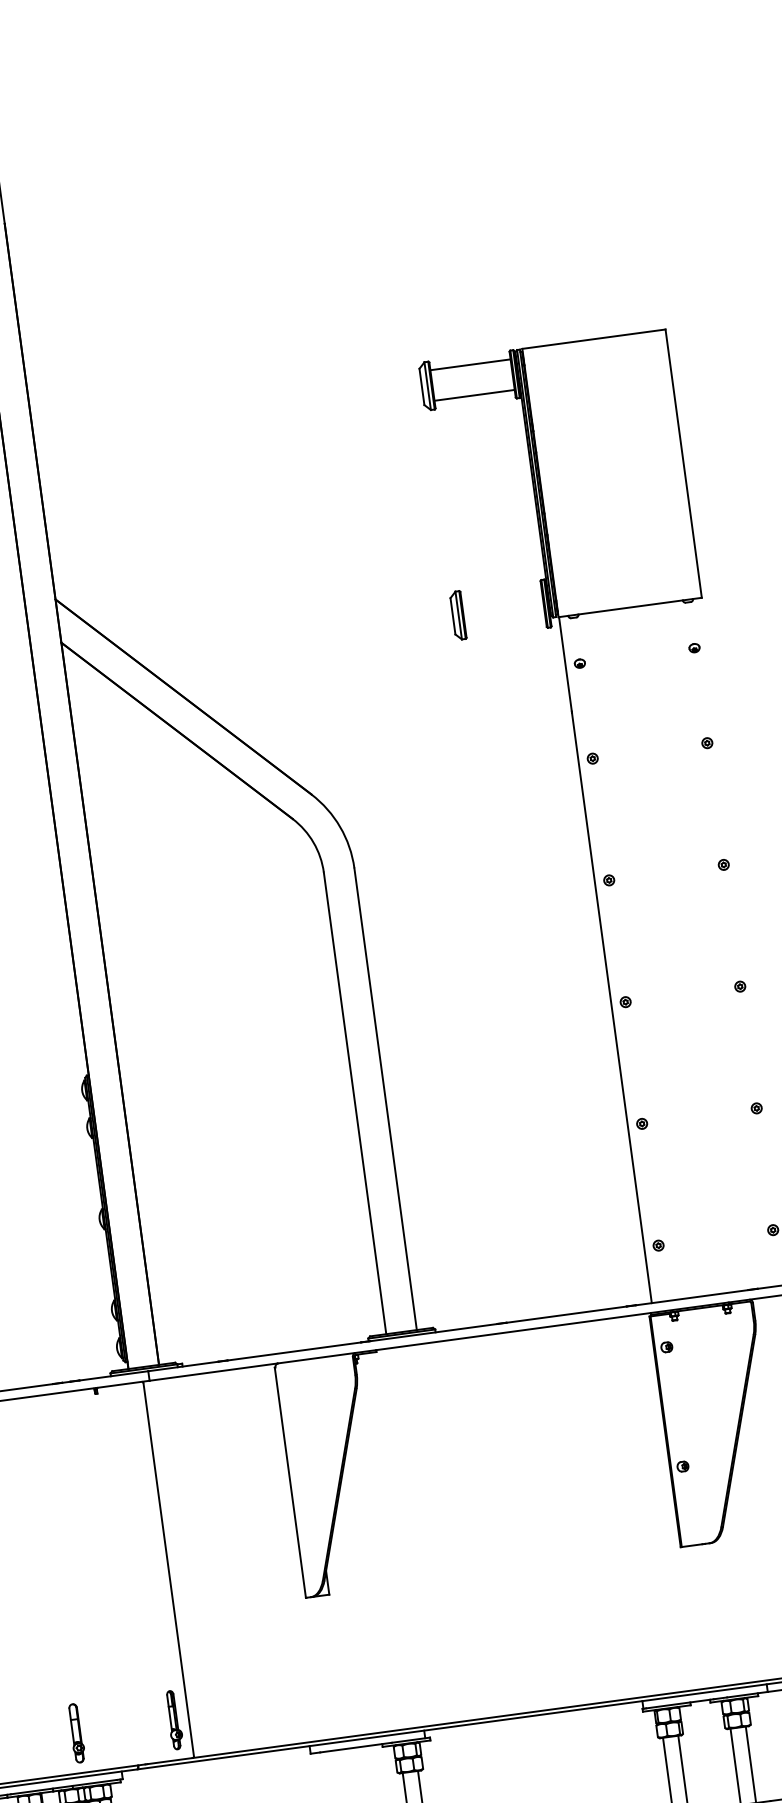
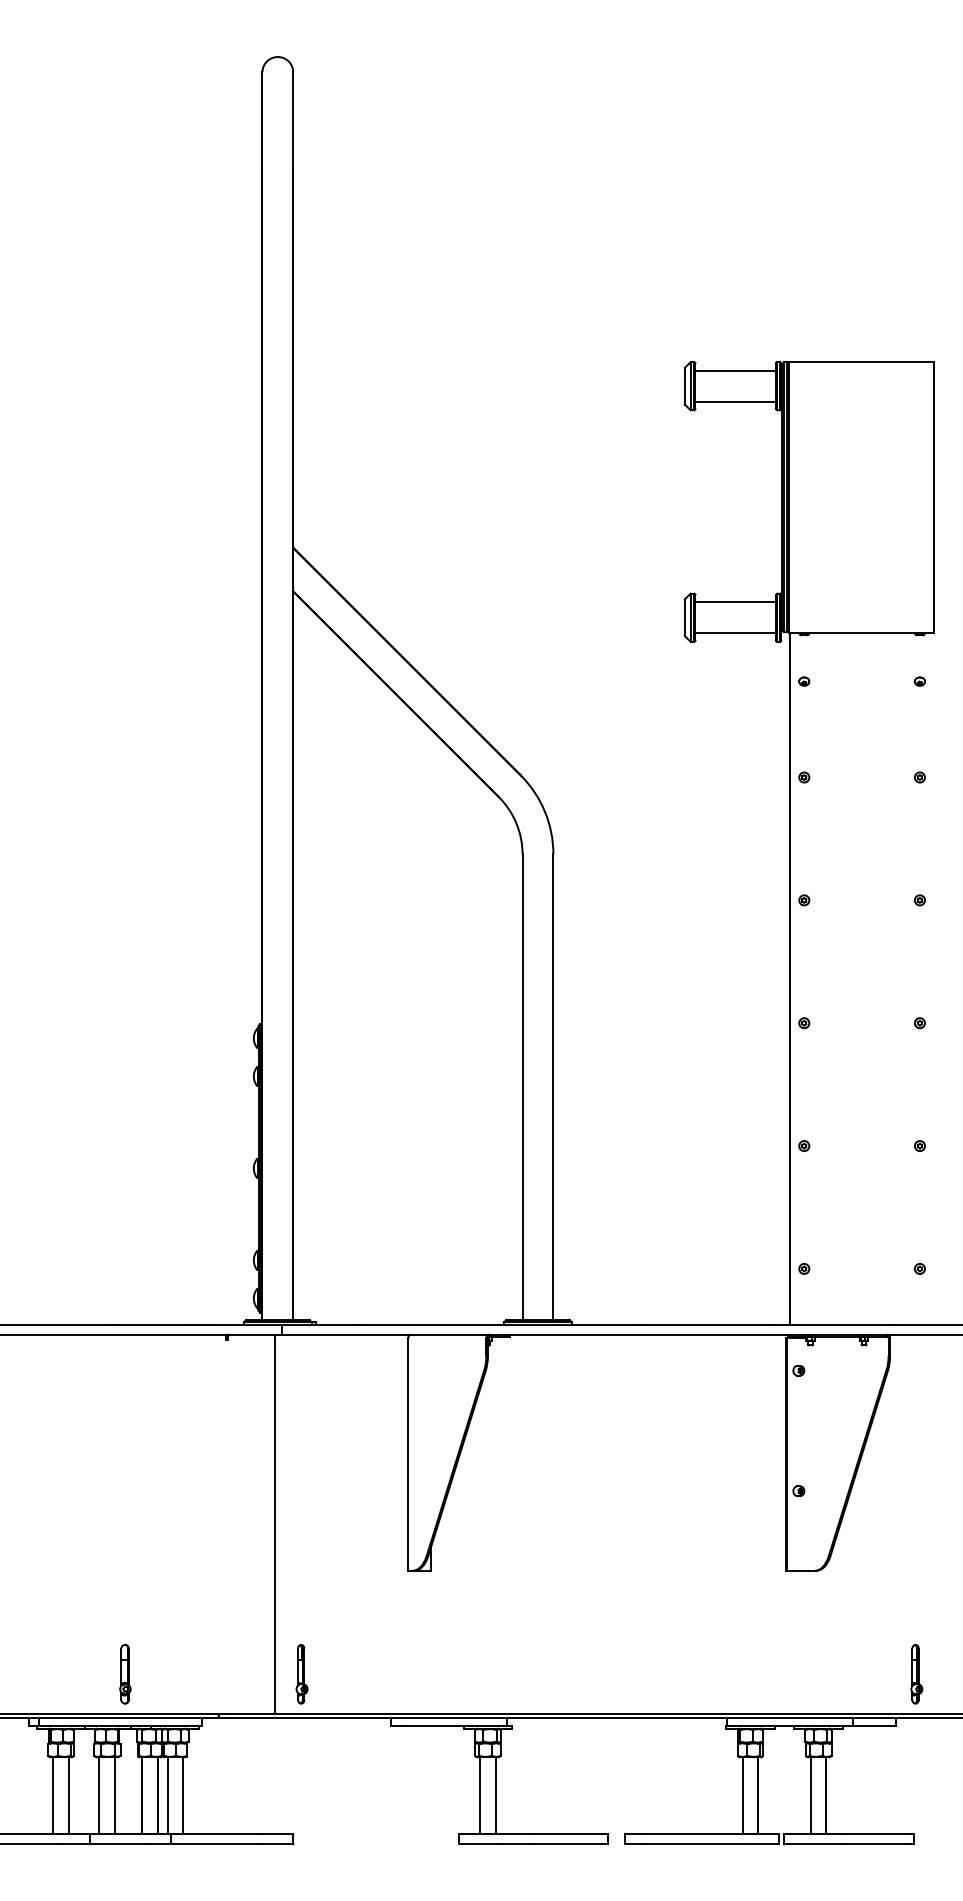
line: (501, 594) -> (735, 602), added
line: (505, 625) -> (735, 633), added
part: (174, 1720) -> (301, 1674), moved
part: (76, 1733) -> (125, 1674), moved

